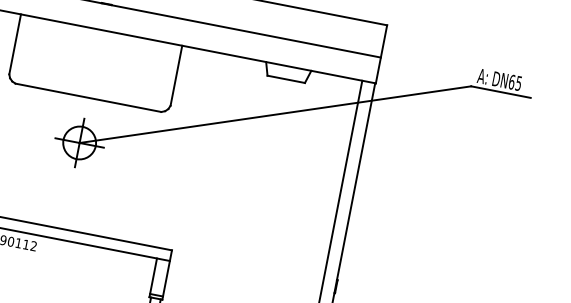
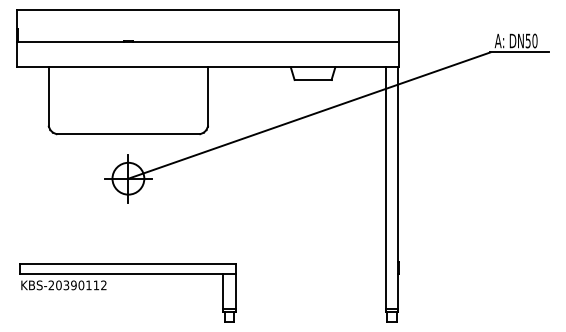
text: (515, 82) -> (531, 40), DN65 -> DN50

